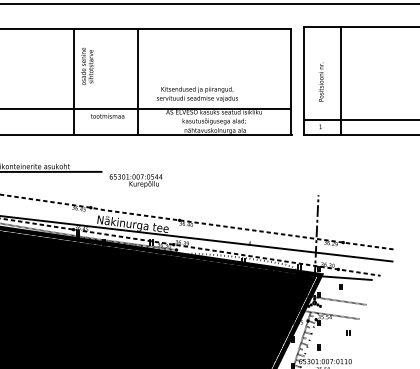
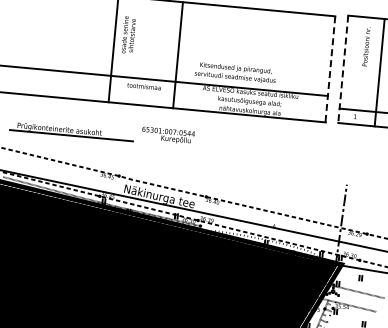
line: (304, 80) -> (343, 69), solid -> dashed
text: (320, 81) -> (365, 46), moved
line: (291, 82) -> (330, 69), solid -> dashed
text: (135, 180) -> (167, 135), moved

